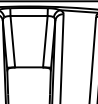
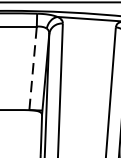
line: (45, 41) -> (33, 67), solid -> dashed

